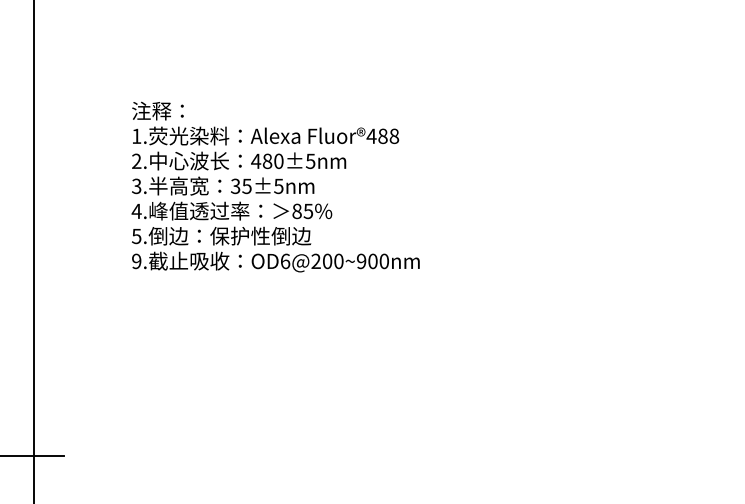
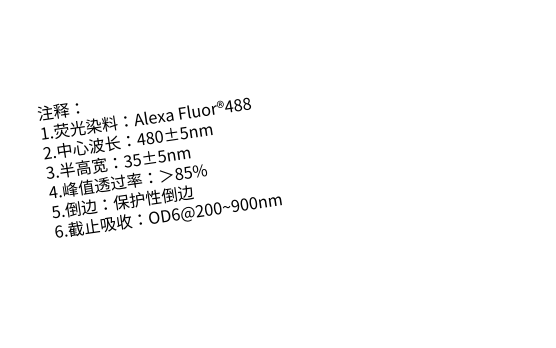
text: (136, 261) -> (58, 231), 9. -> 6.

